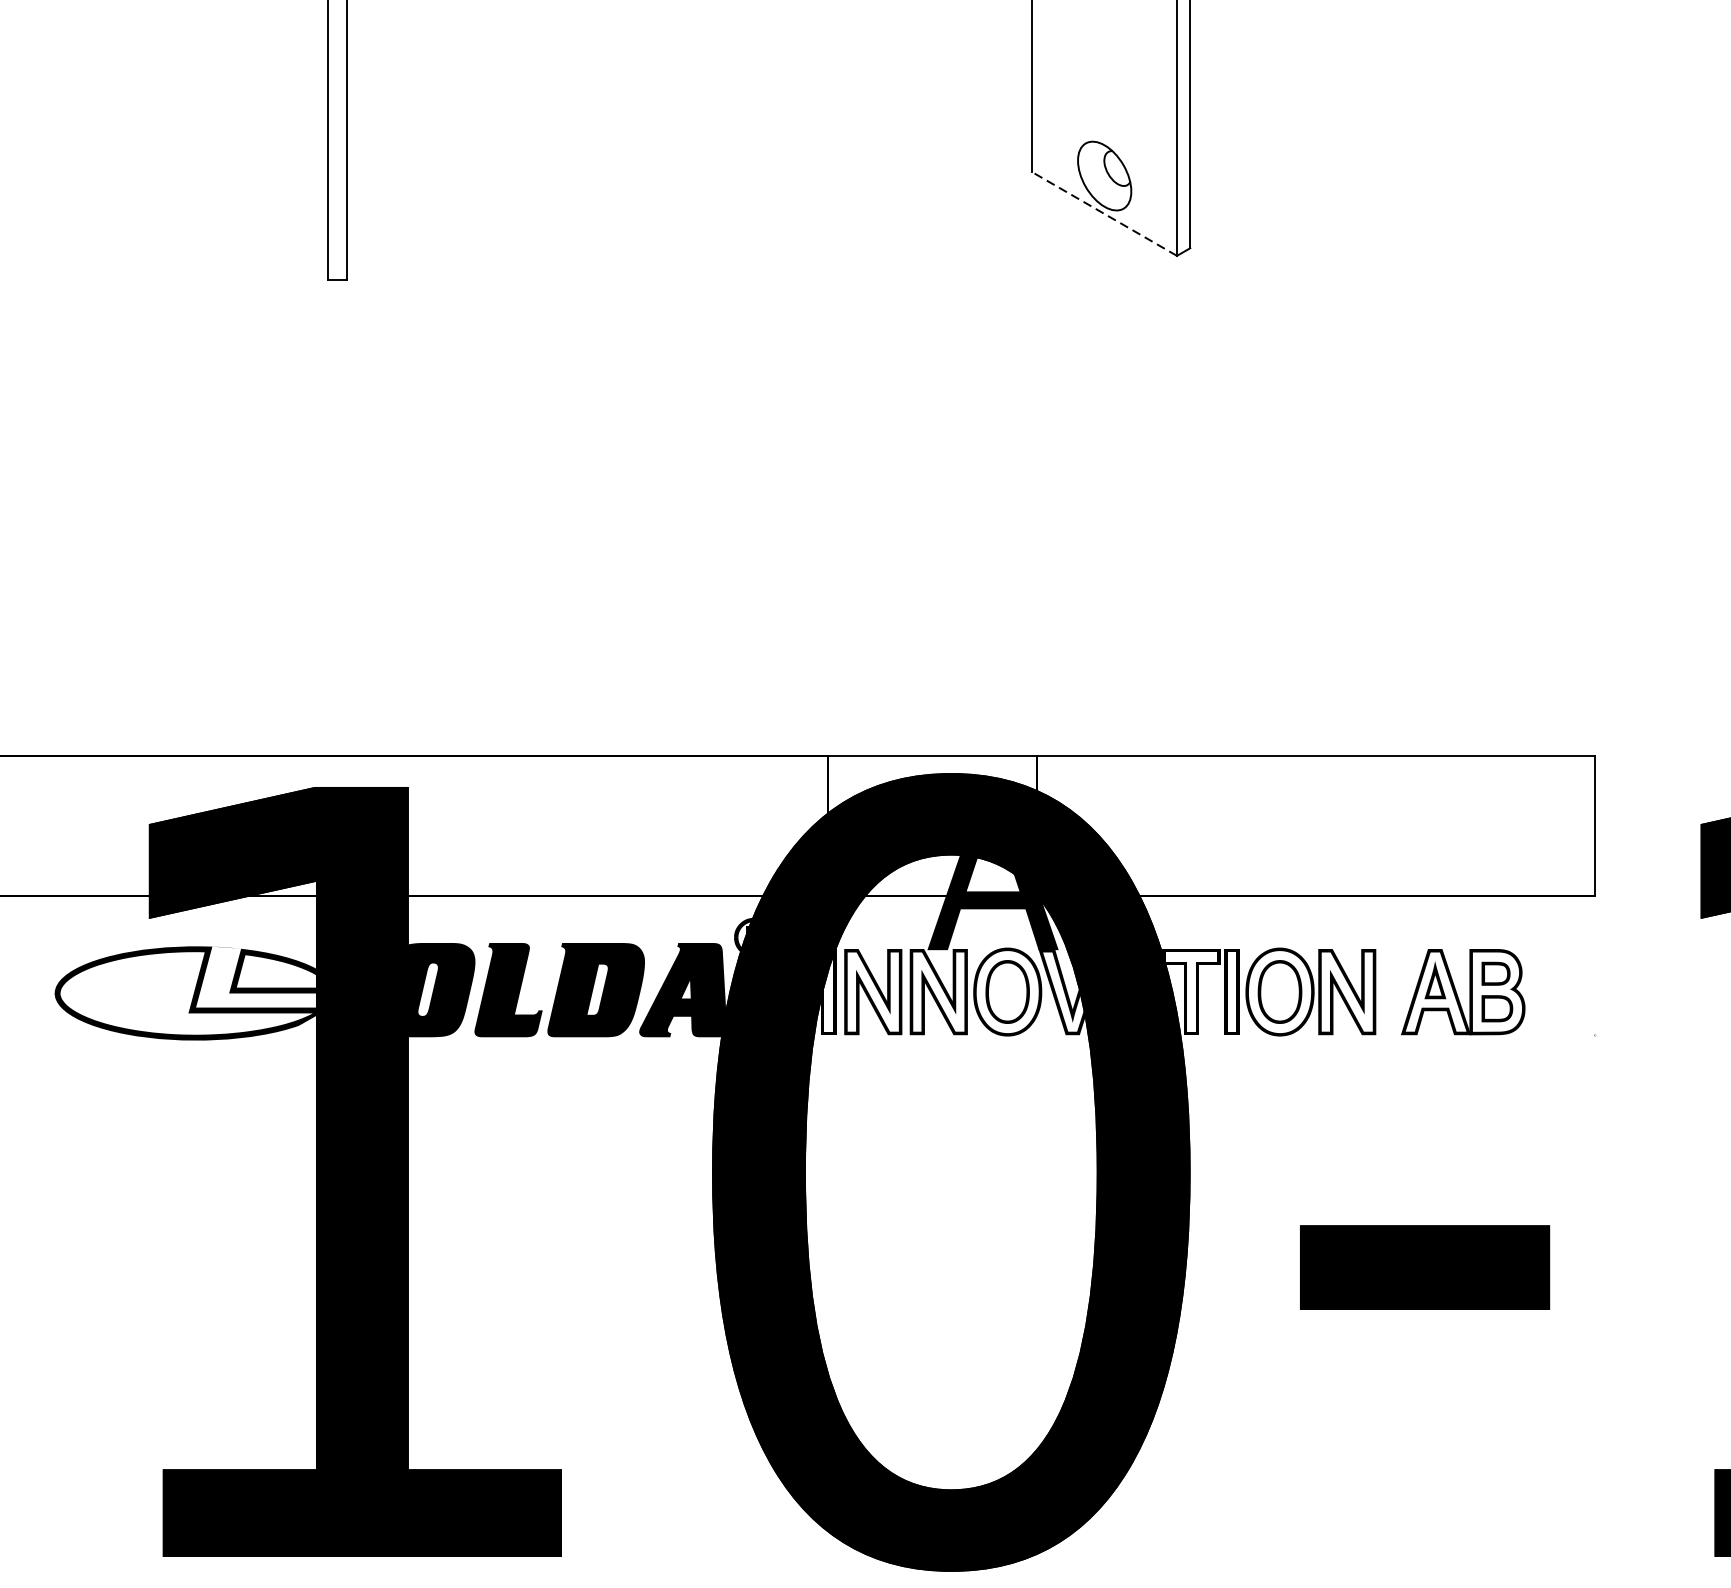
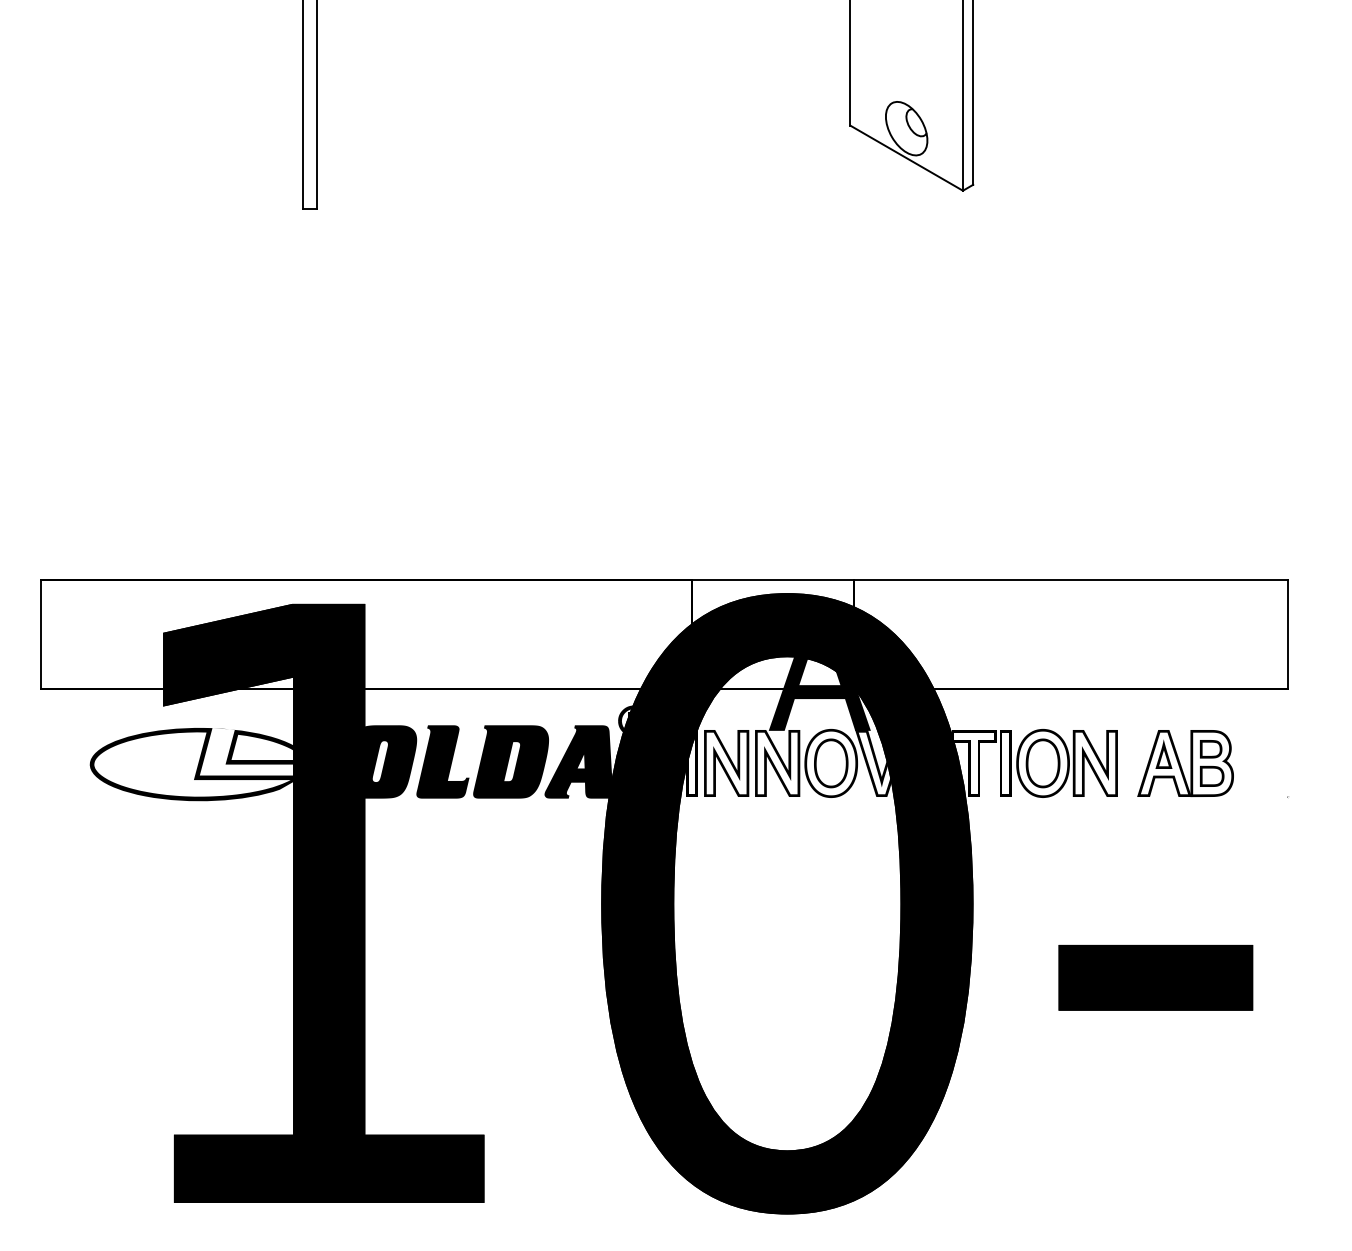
line: (1104, 214) -> (906, 158), dashed -> solid

